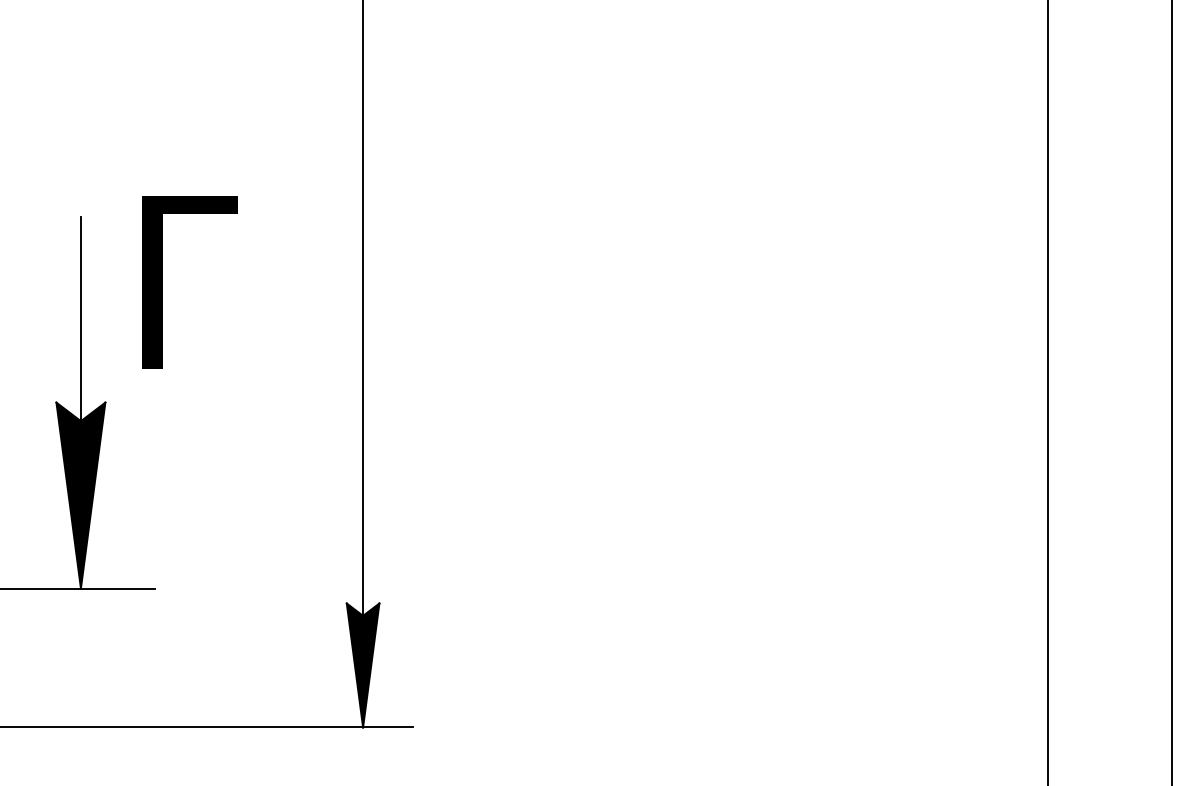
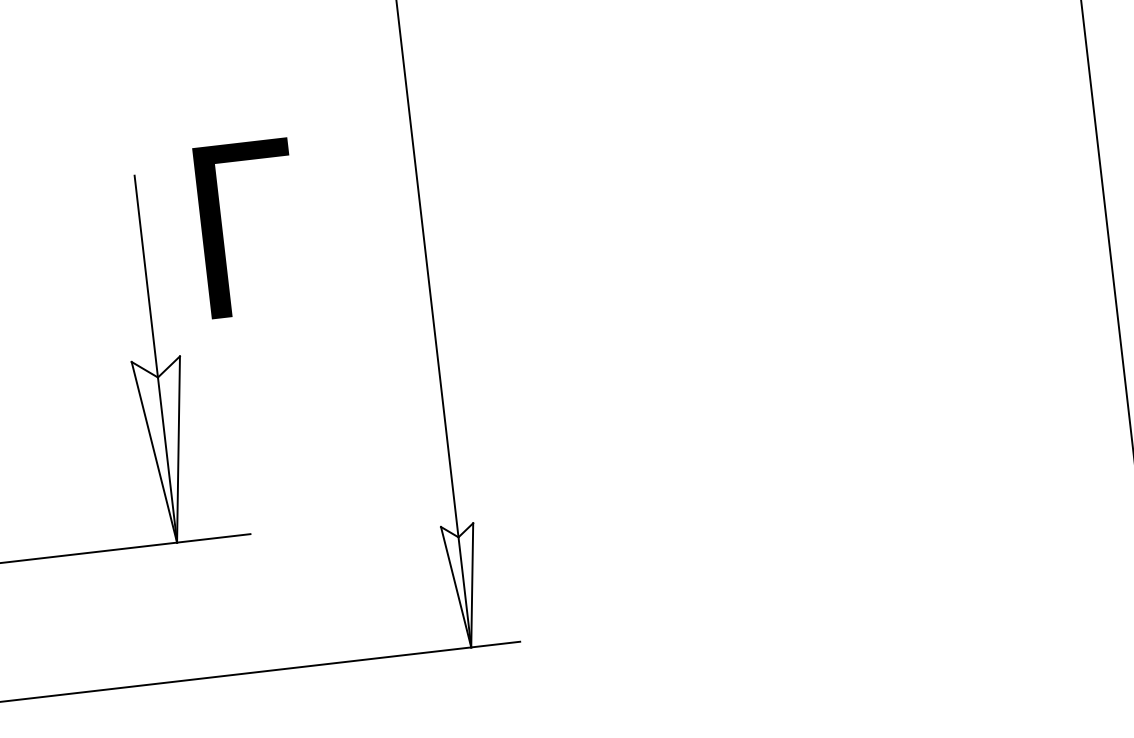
fill: (80, 495) -> (166, 450), removed
fill: (362, 665) -> (463, 586), removed

